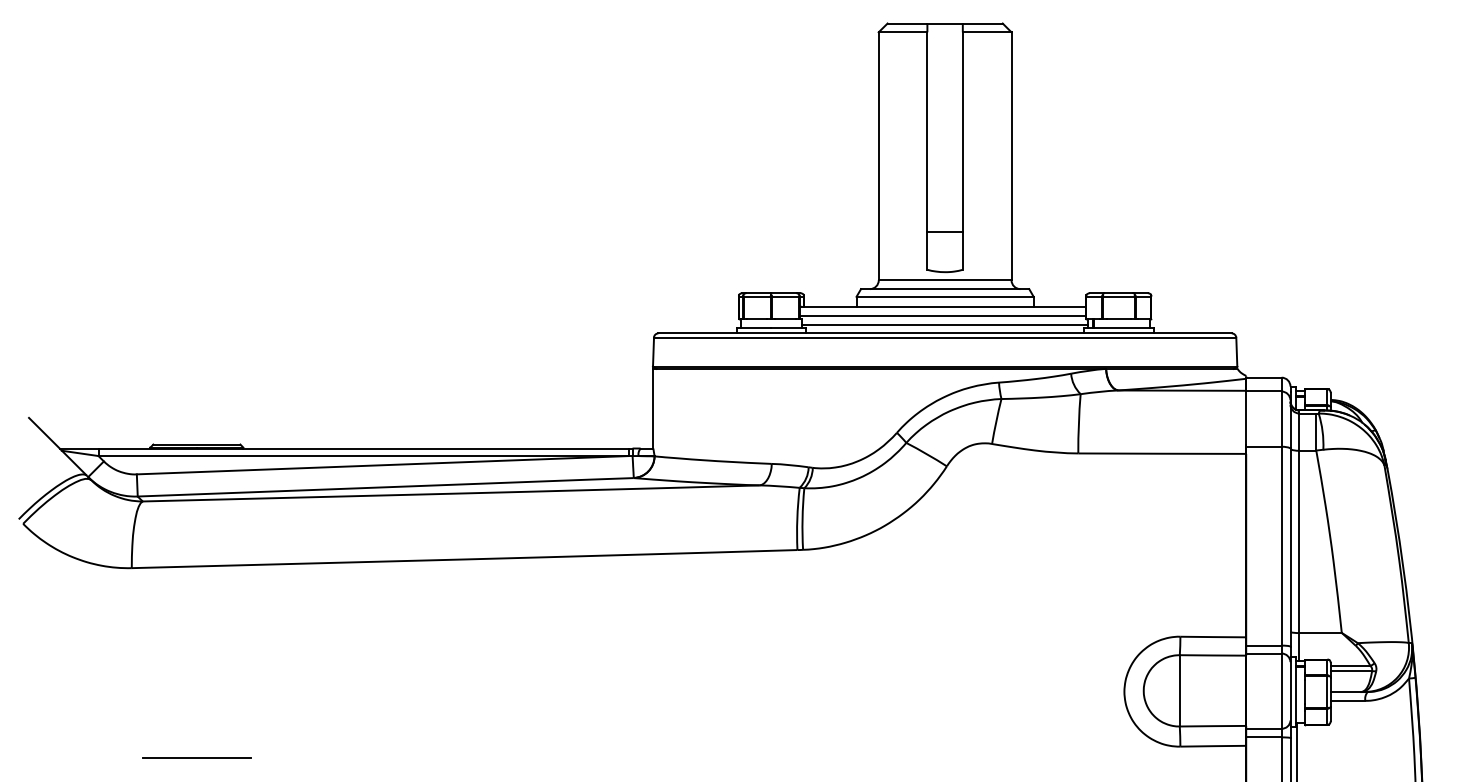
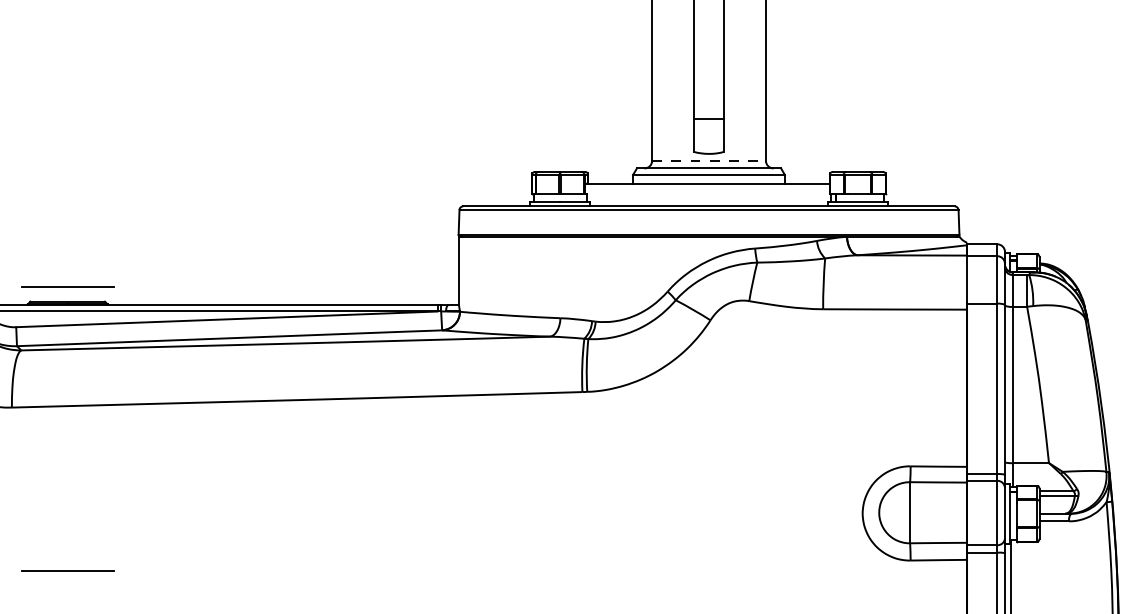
line: (945, 280) -> (709, 161), solid -> dashed
line: (942, 315) -> (706, 191), removed
line: (944, 324) -> (708, 198), removed
line: (196, 426) -> (67, 286), added

